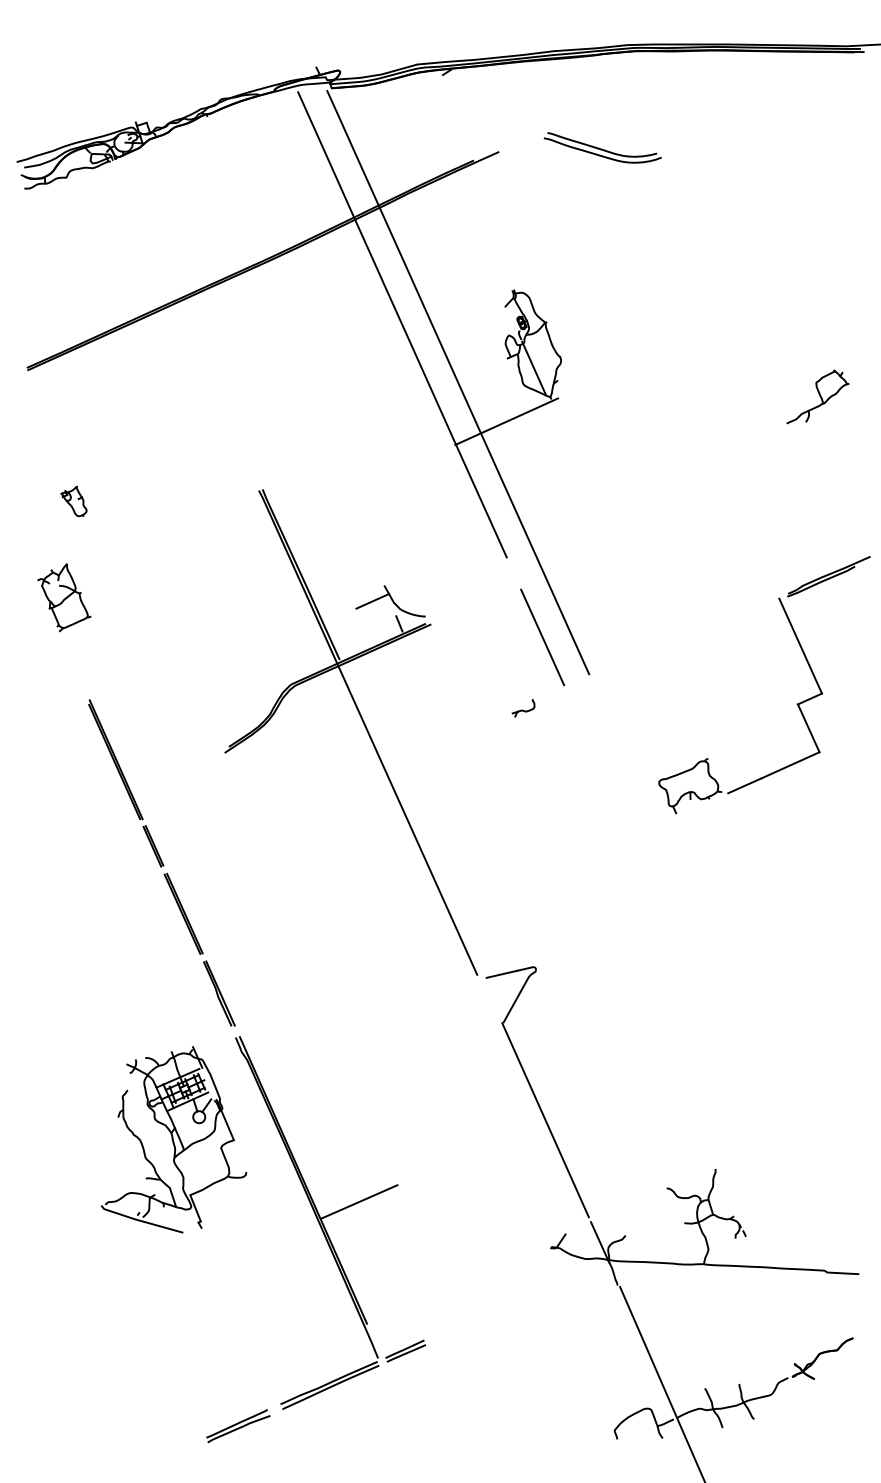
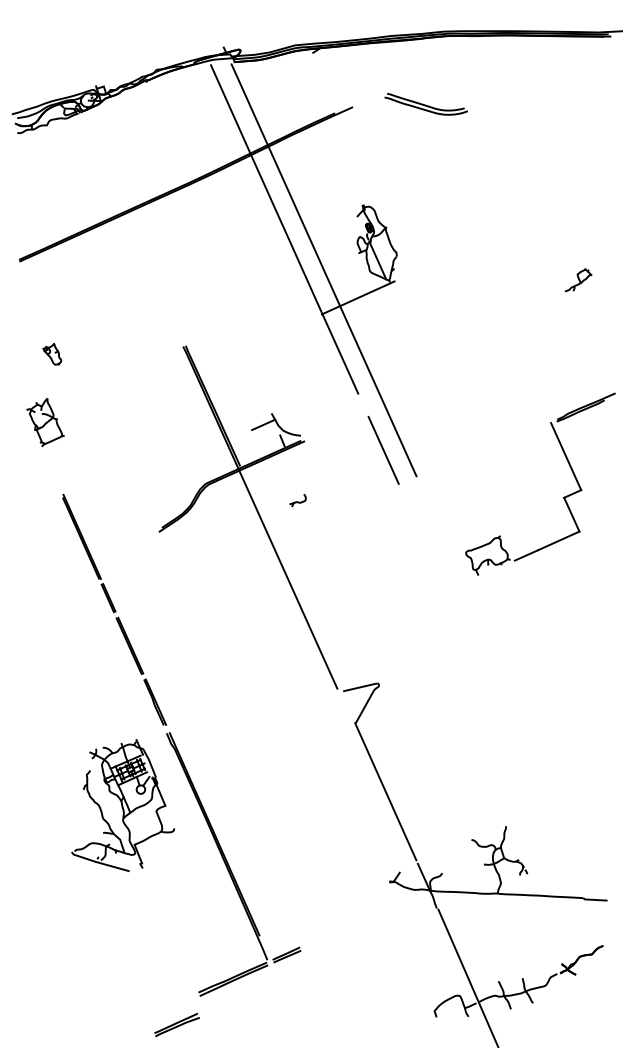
part: (817, 396) -> (578, 280), size x0.6
part: (523, 708) -> (298, 500), moved
line: (359, 1201) -> (254, 849), removed
part: (238, 1426) -> (177, 1025), moved

